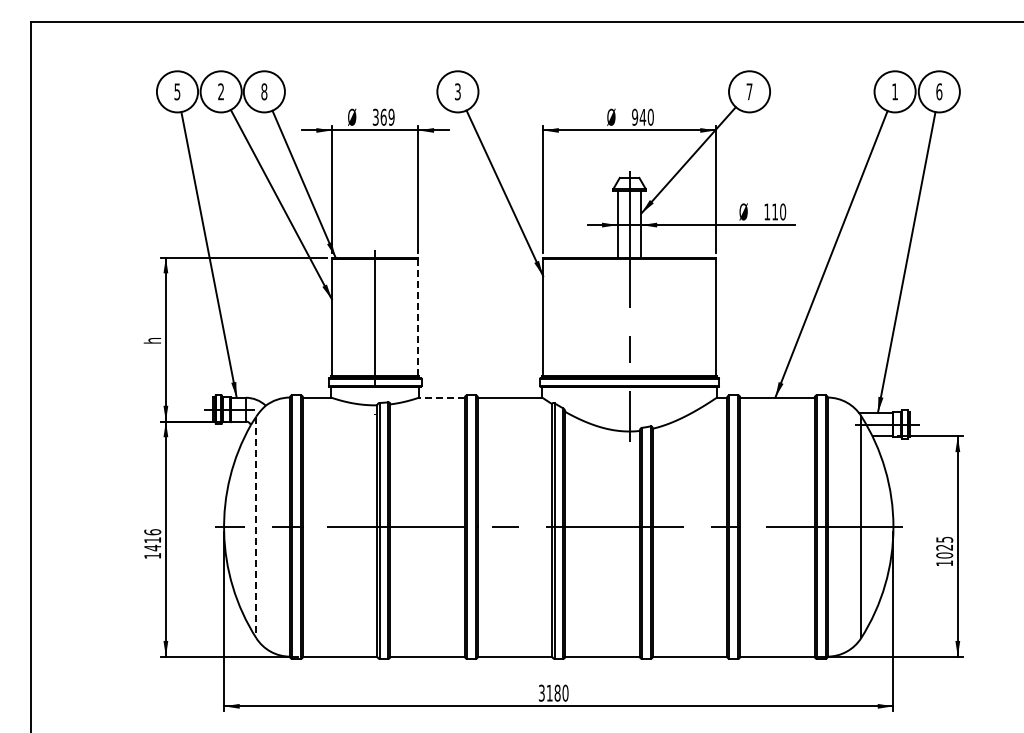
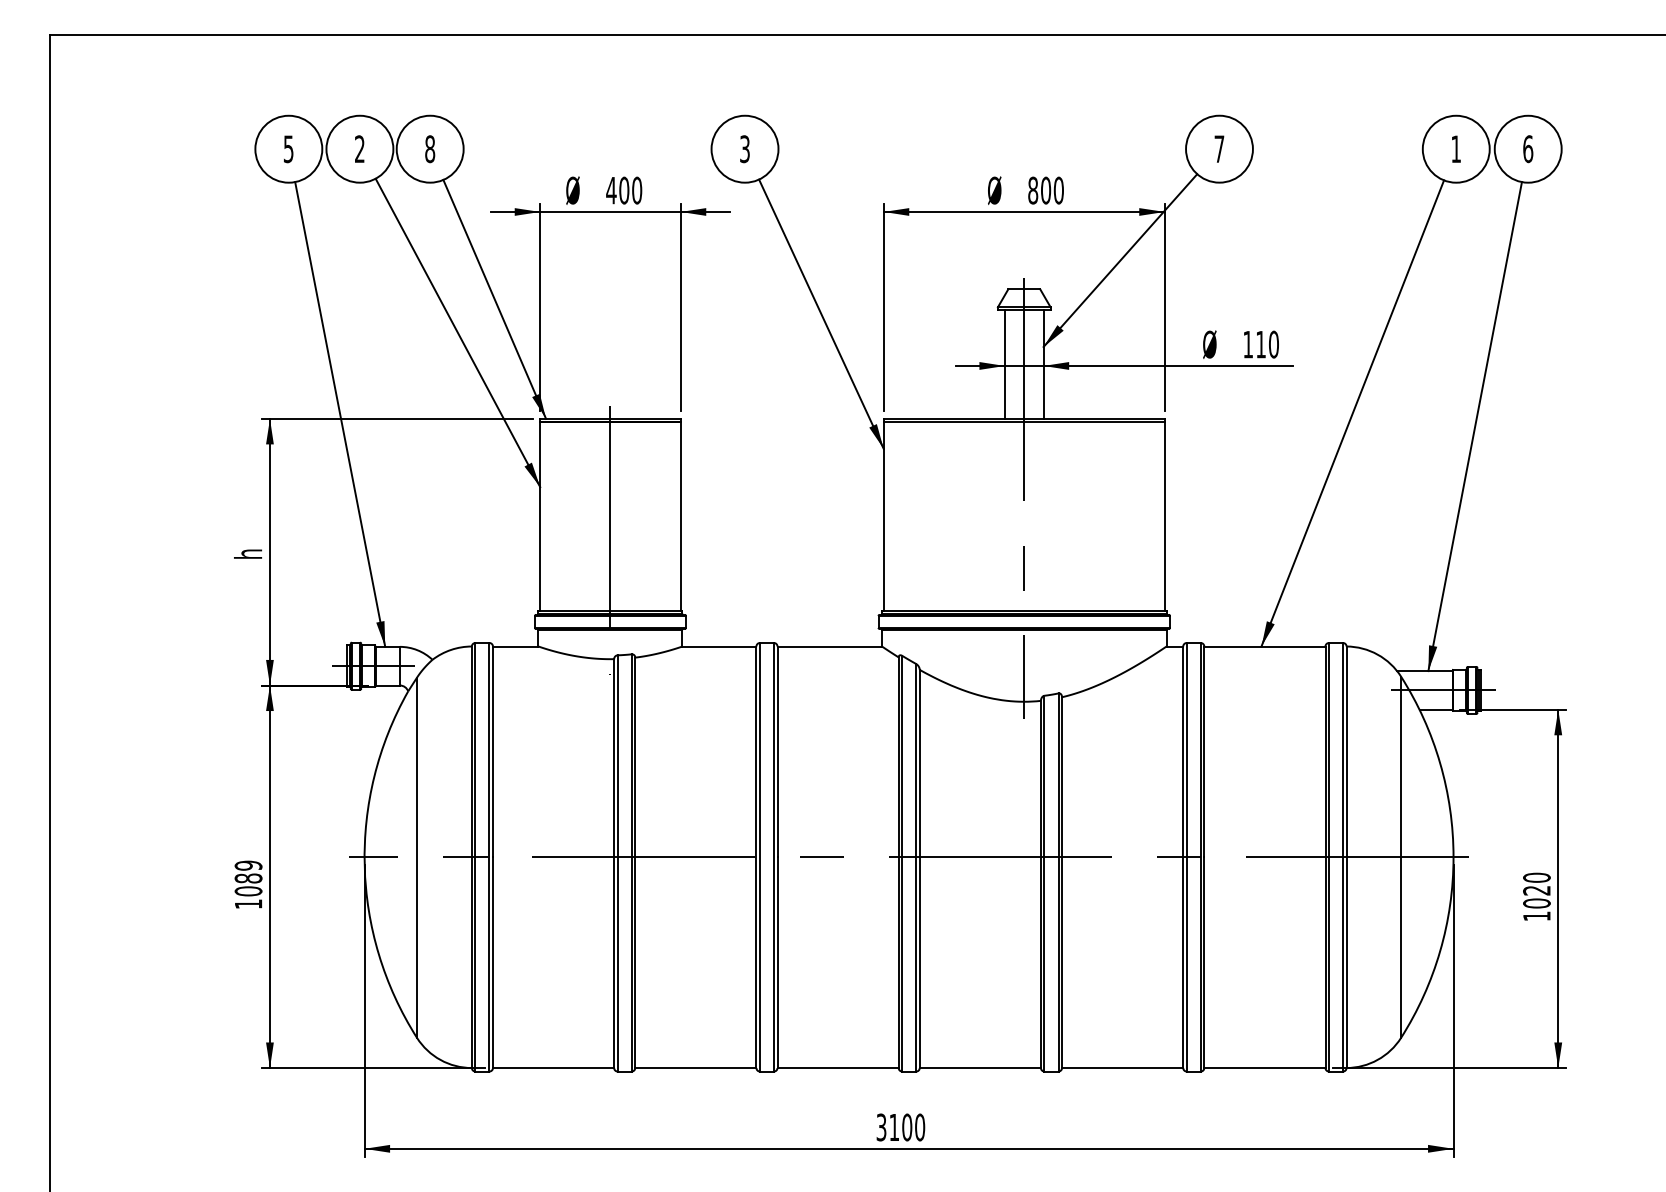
text: (383, 116) -> (623, 189), 369 -> 400
text: (639, 116) -> (1040, 189), 940 -> 800
line: (418, 317) -> (680, 516), dashed -> solid
line: (442, 397) -> (719, 646), dashed -> solid
line: (256, 527) -> (417, 857), dashed -> solid
text: (944, 539) -> (1536, 877), 1025 -> 1020
text: (152, 540) -> (248, 879), 1416 -> 1089
text: (557, 693) -> (907, 1127), 3180 -> 3100

